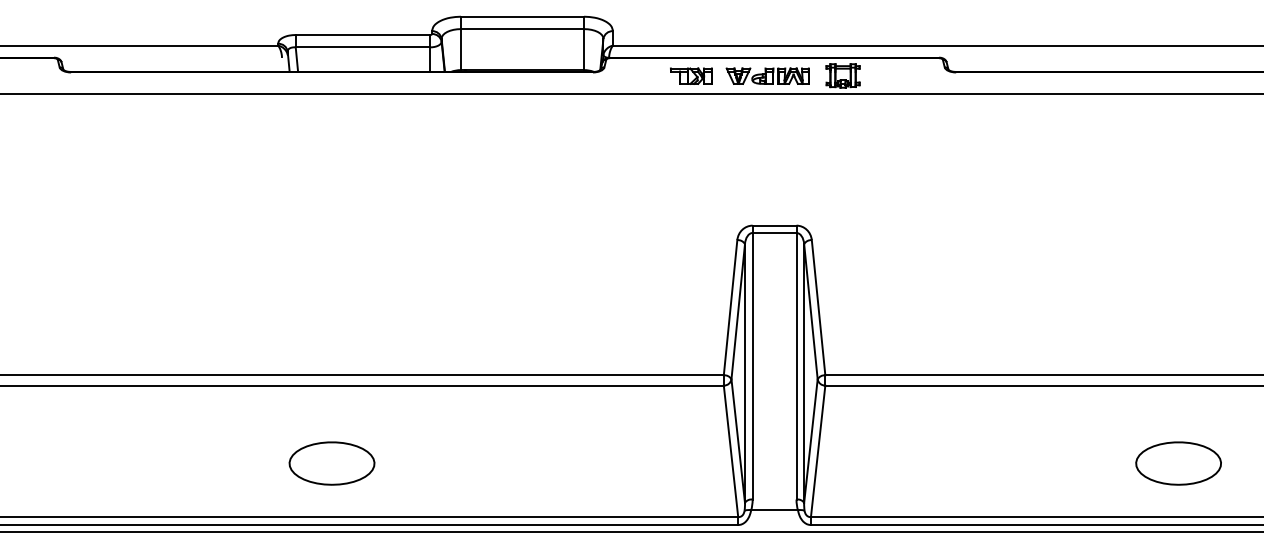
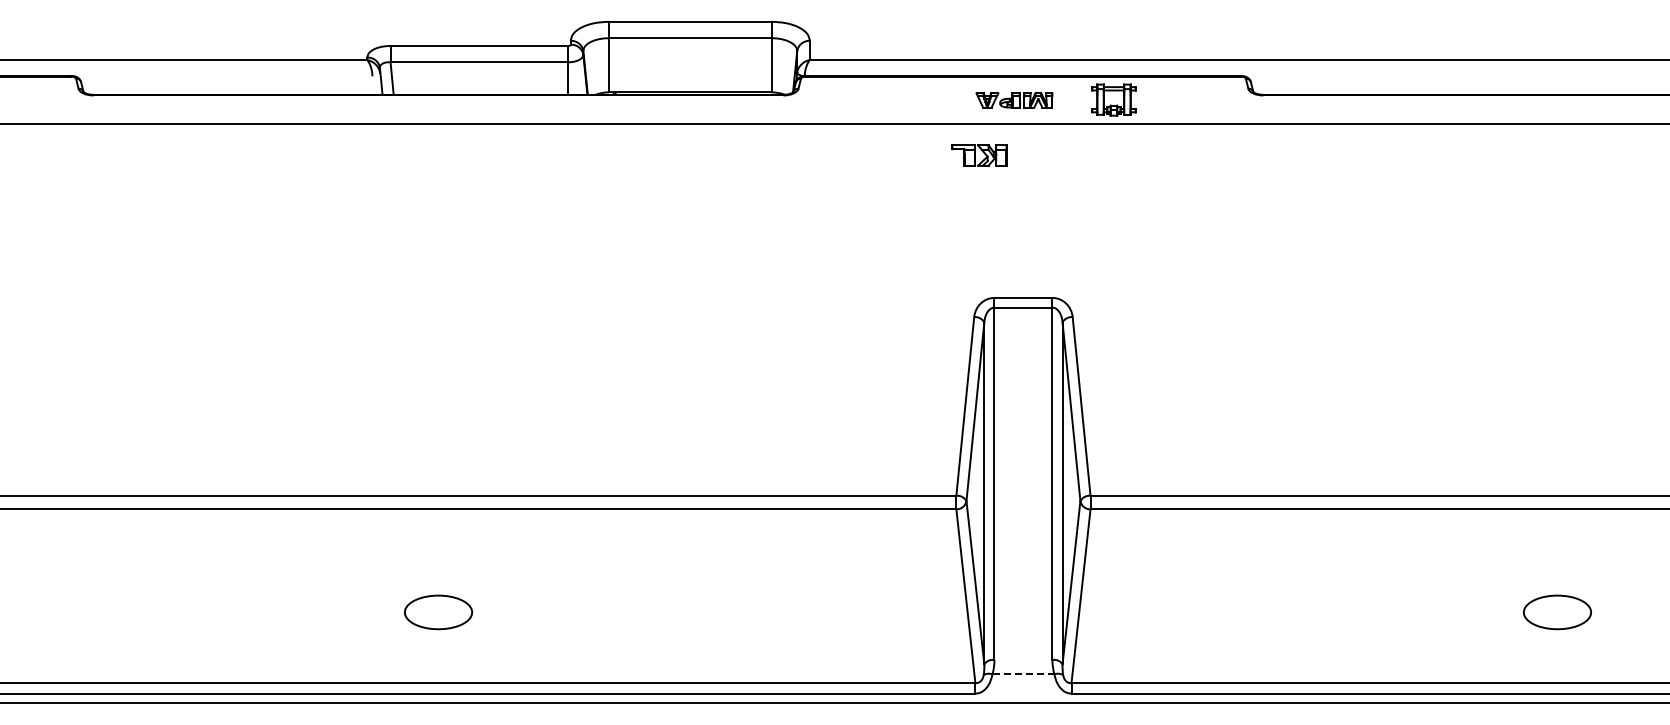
part: (691, 76) -> (979, 155), moved
part: (767, 76) -> (1014, 100), size x0.7
part: (332, 463) -> (438, 612), size x0.6
part: (1178, 463) -> (1557, 612), size x0.6
line: (774, 510) -> (1023, 674), solid -> dashed

